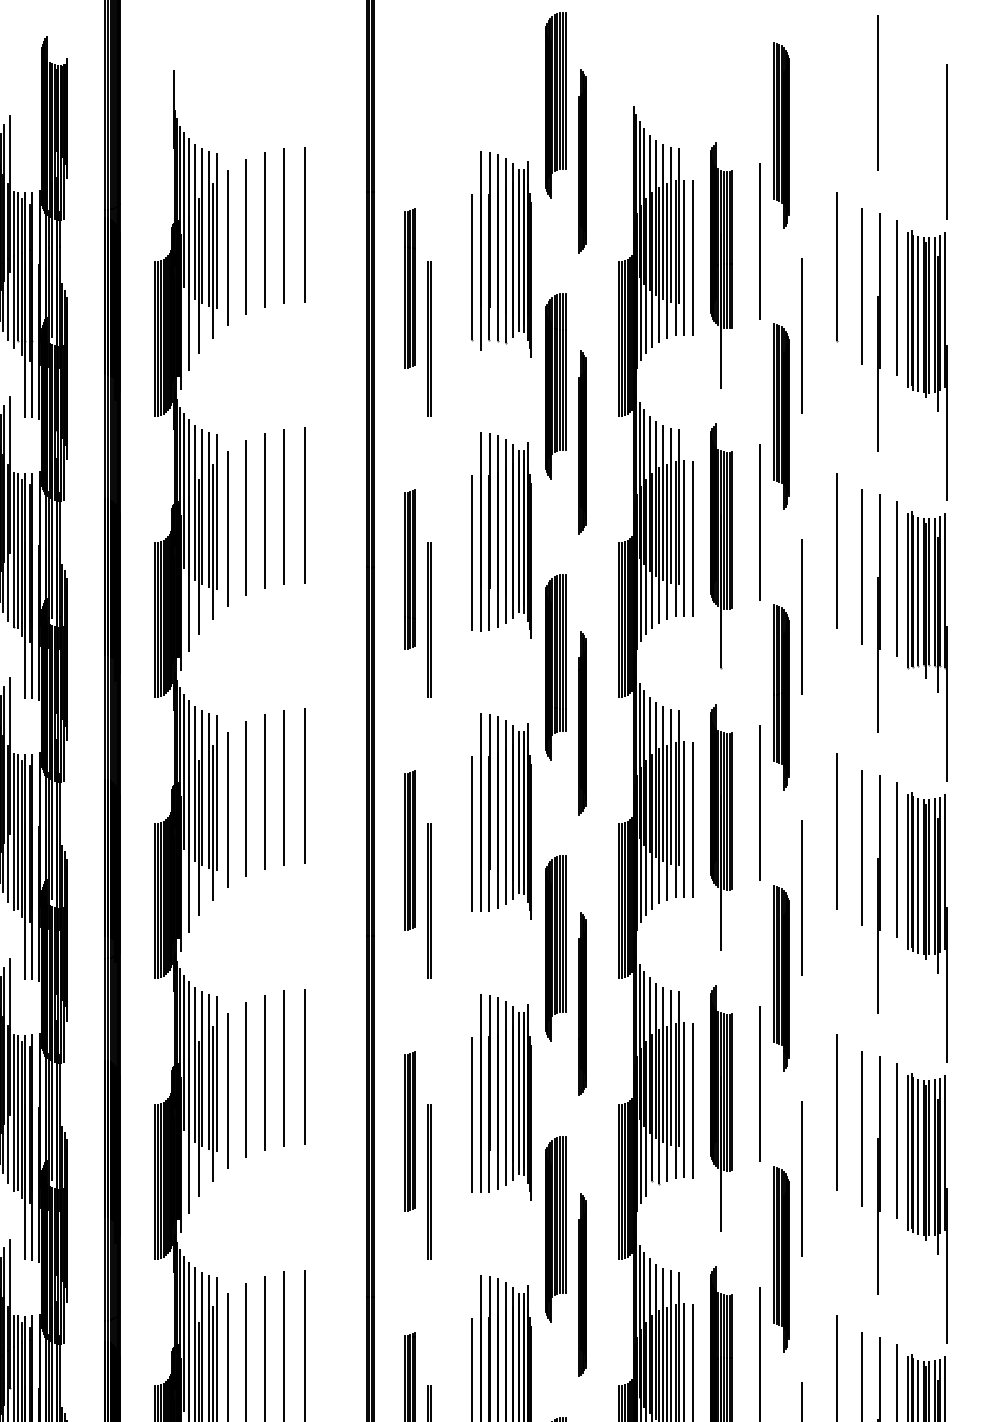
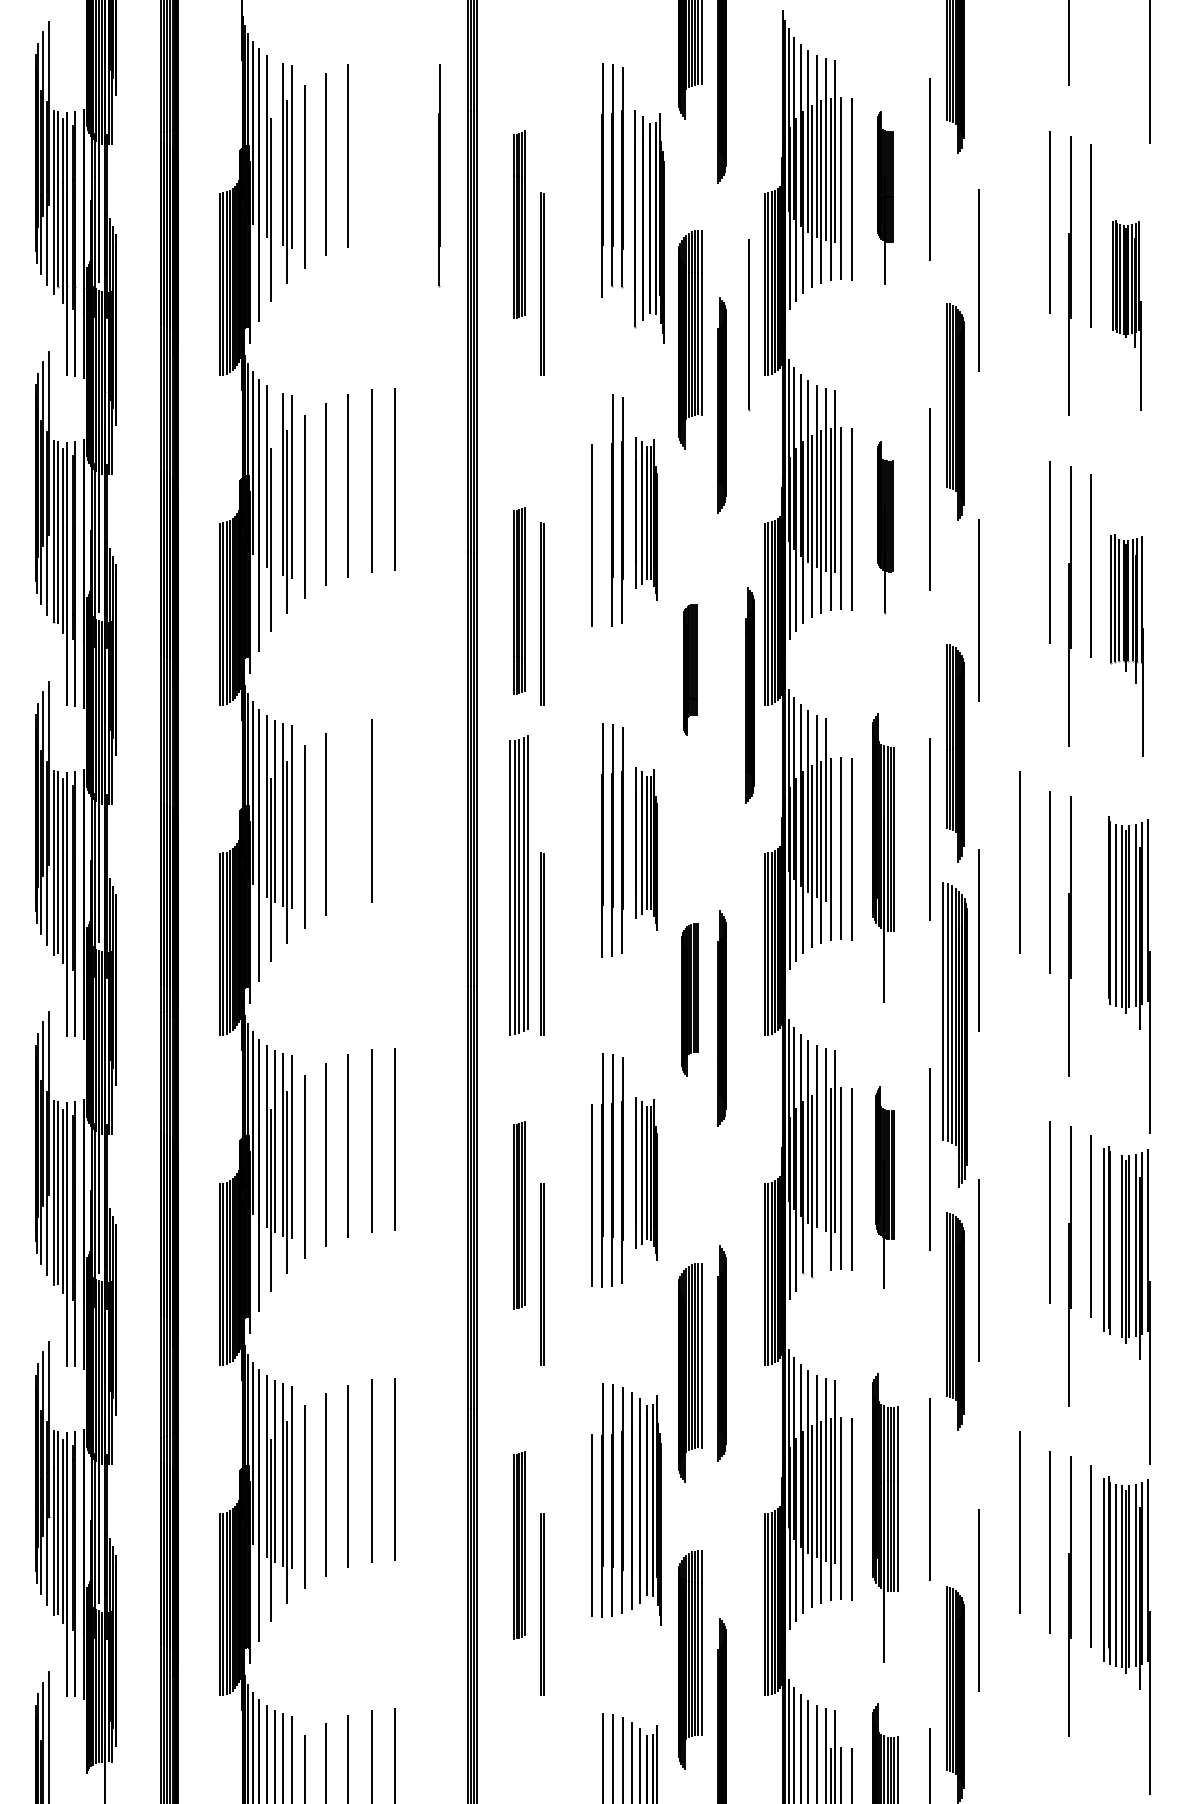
line: (304, 224) -> (395, 149), removed
line: (201, 225) -> (274, 150), removed
line: (284, 225) -> (371, 150), removed
line: (342, 246) -> (439, 175), added
part: (518, 257) -> (649, 226), moved
part: (721, 265) -> (885, 197), size x0.6
line: (472, 267) -> (749, 325), moved
line: (836, 267) -> (1020, 199), removed
part: (927, 364) -> (1126, 314), size x0.6
part: (781, 416) -> (955, 411), moved
line: (201, 506) -> (274, 480), removed
line: (481, 531) -> (602, 510), removed
part: (518, 538) -> (646, 518), size x0.7
part: (721, 546) -> (885, 527), size x0.6
line: (836, 550) -> (1020, 532), removed
part: (410, 569) -> (519, 600), moved
part: (927, 645) -> (1126, 644), size x0.7
part: (556, 667) -> (690, 669), size x0.6
part: (781, 697) -> (955, 753), moved
part: (582, 723) -> (749, 695), moved
line: (304, 786) -> (394, 809), removed
line: (679, 787) -> (835, 811), removed
line: (264, 791) -> (347, 815), removed
line: (732, 810) -> (897, 838), removed
part: (518, 819) -> (646, 848), size x0.7
line: (471, 833) -> (591, 865), removed
part: (410, 850) -> (519, 884), size x1.6
line: (896, 859) -> (1090, 895), removed
line: (907, 871) -> (1103, 909), removed
part: (556, 948) -> (690, 999), size x0.7
part: (781, 978) -> (955, 1035), size x1.4
part: (582, 1004) -> (721, 1018), moved
part: (518, 1100) -> (646, 1178), size x0.7
line: (666, 1102) -> (820, 1181), removed
part: (721, 1108) -> (885, 1187), size x0.7
line: (836, 1112) -> (1020, 1192), removed
line: (917, 1157) -> (1115, 1245), removed
part: (556, 1228) -> (690, 1372), moved
part: (781, 1259) -> (955, 1321), moved
part: (582, 1285) -> (721, 1353), moved

